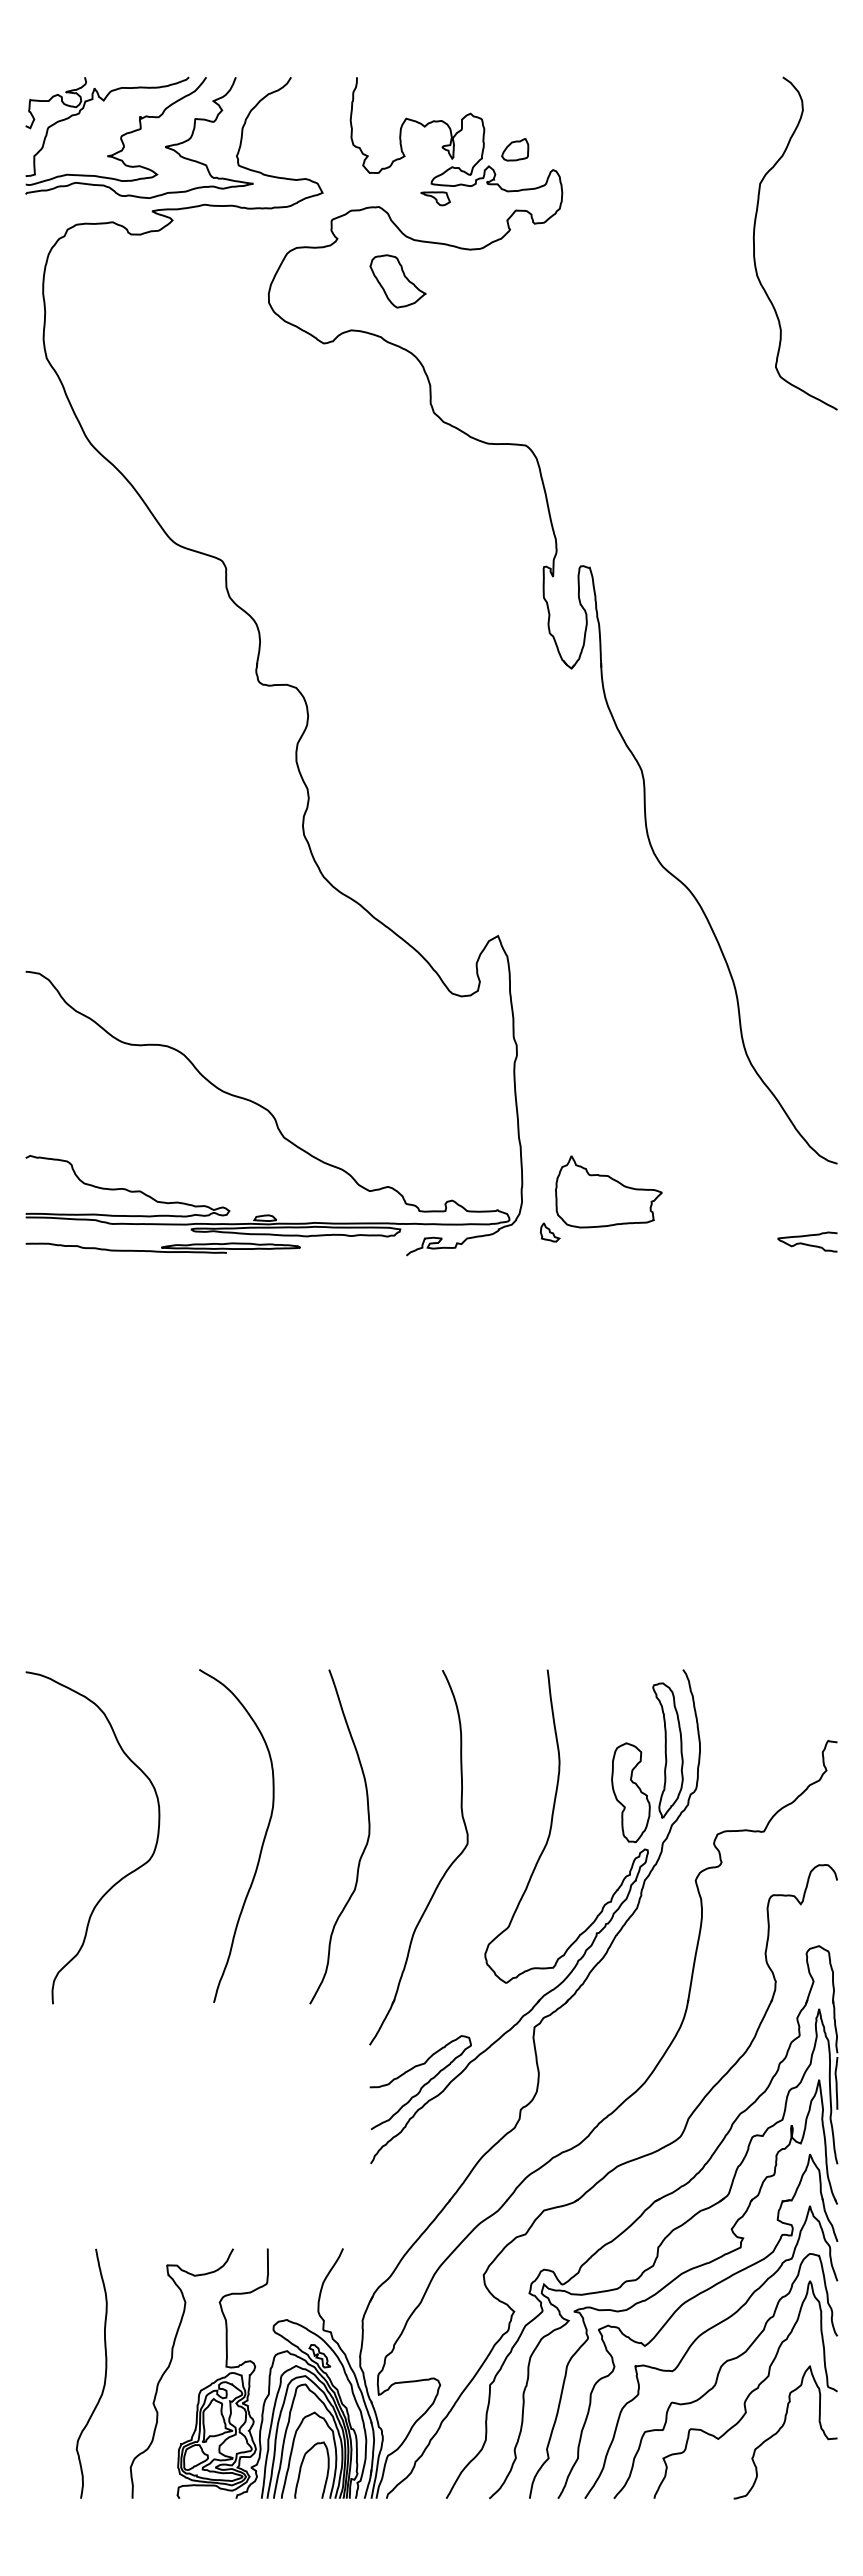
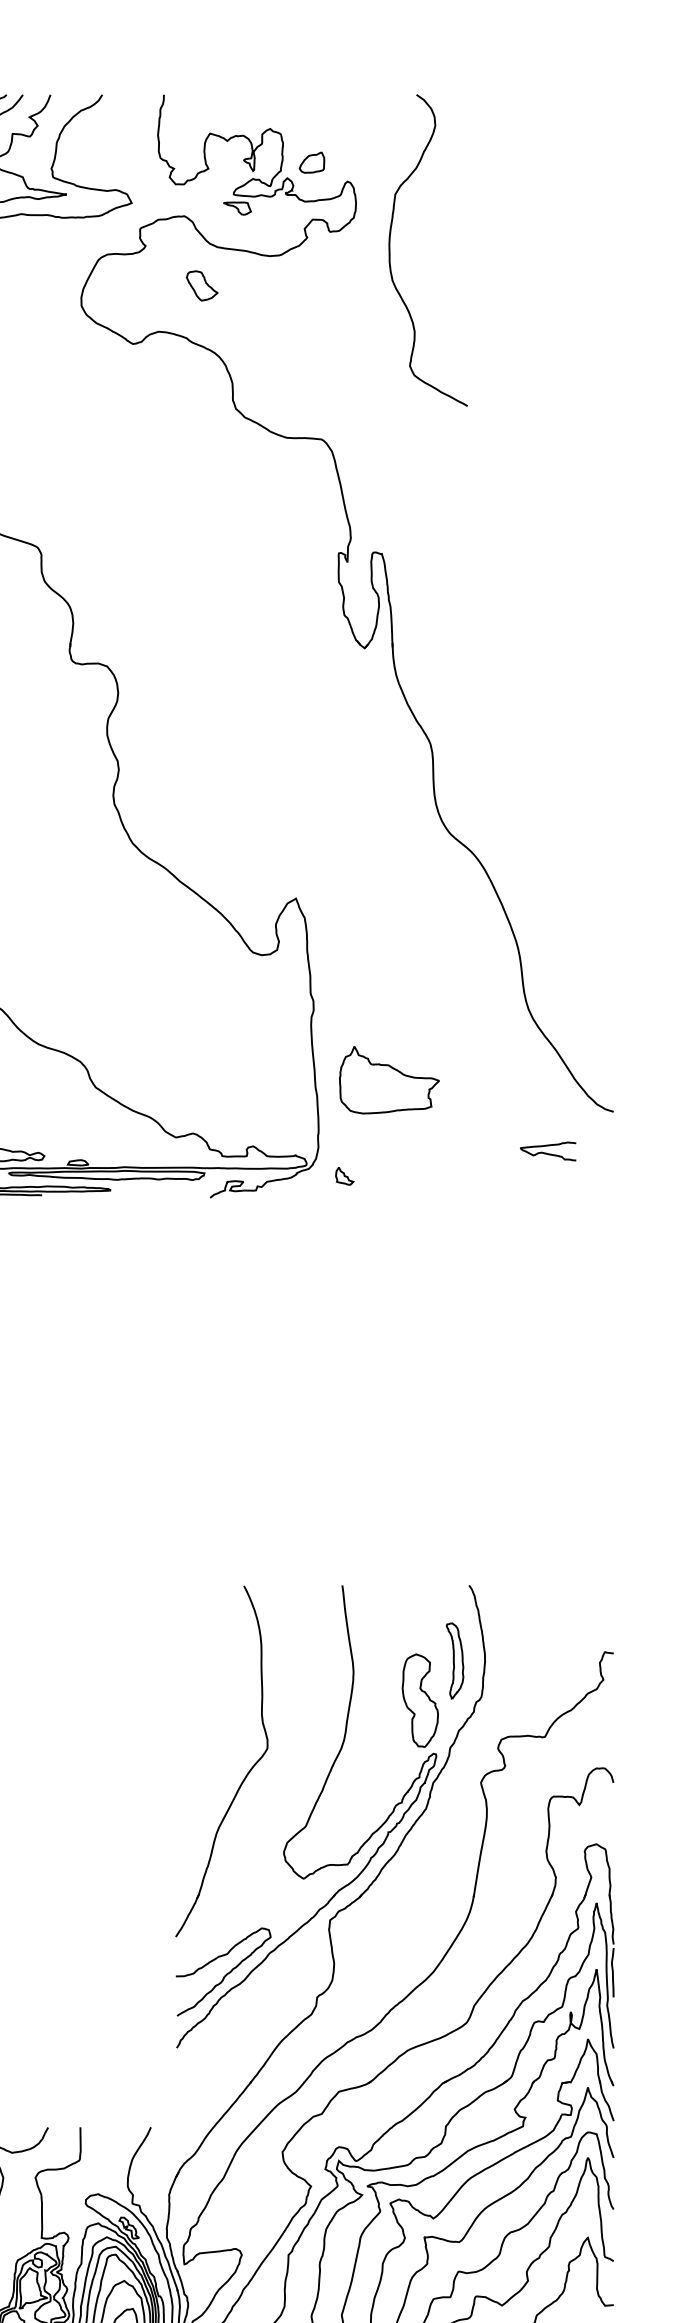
curve: (754, 243) -> (390, 250), moved
part: (397, 281) -> (201, 285), size x0.6
part: (608, 1191) -> (389, 1079), moved
curve: (806, 1243) -> (547, 1152), moved
part: (667, 1750) -> (454, 1661), size x0.6
curve: (261, 1844) -> (74, 1749), removed
curve: (365, 1844) -> (171, 1749), removed

